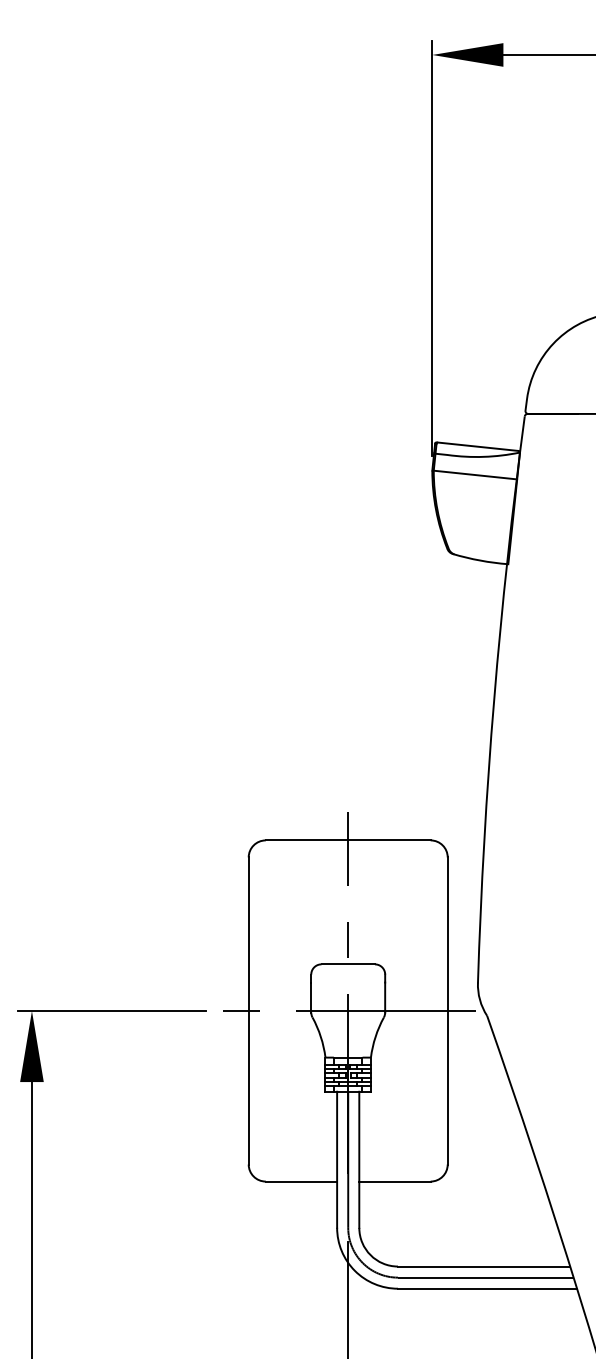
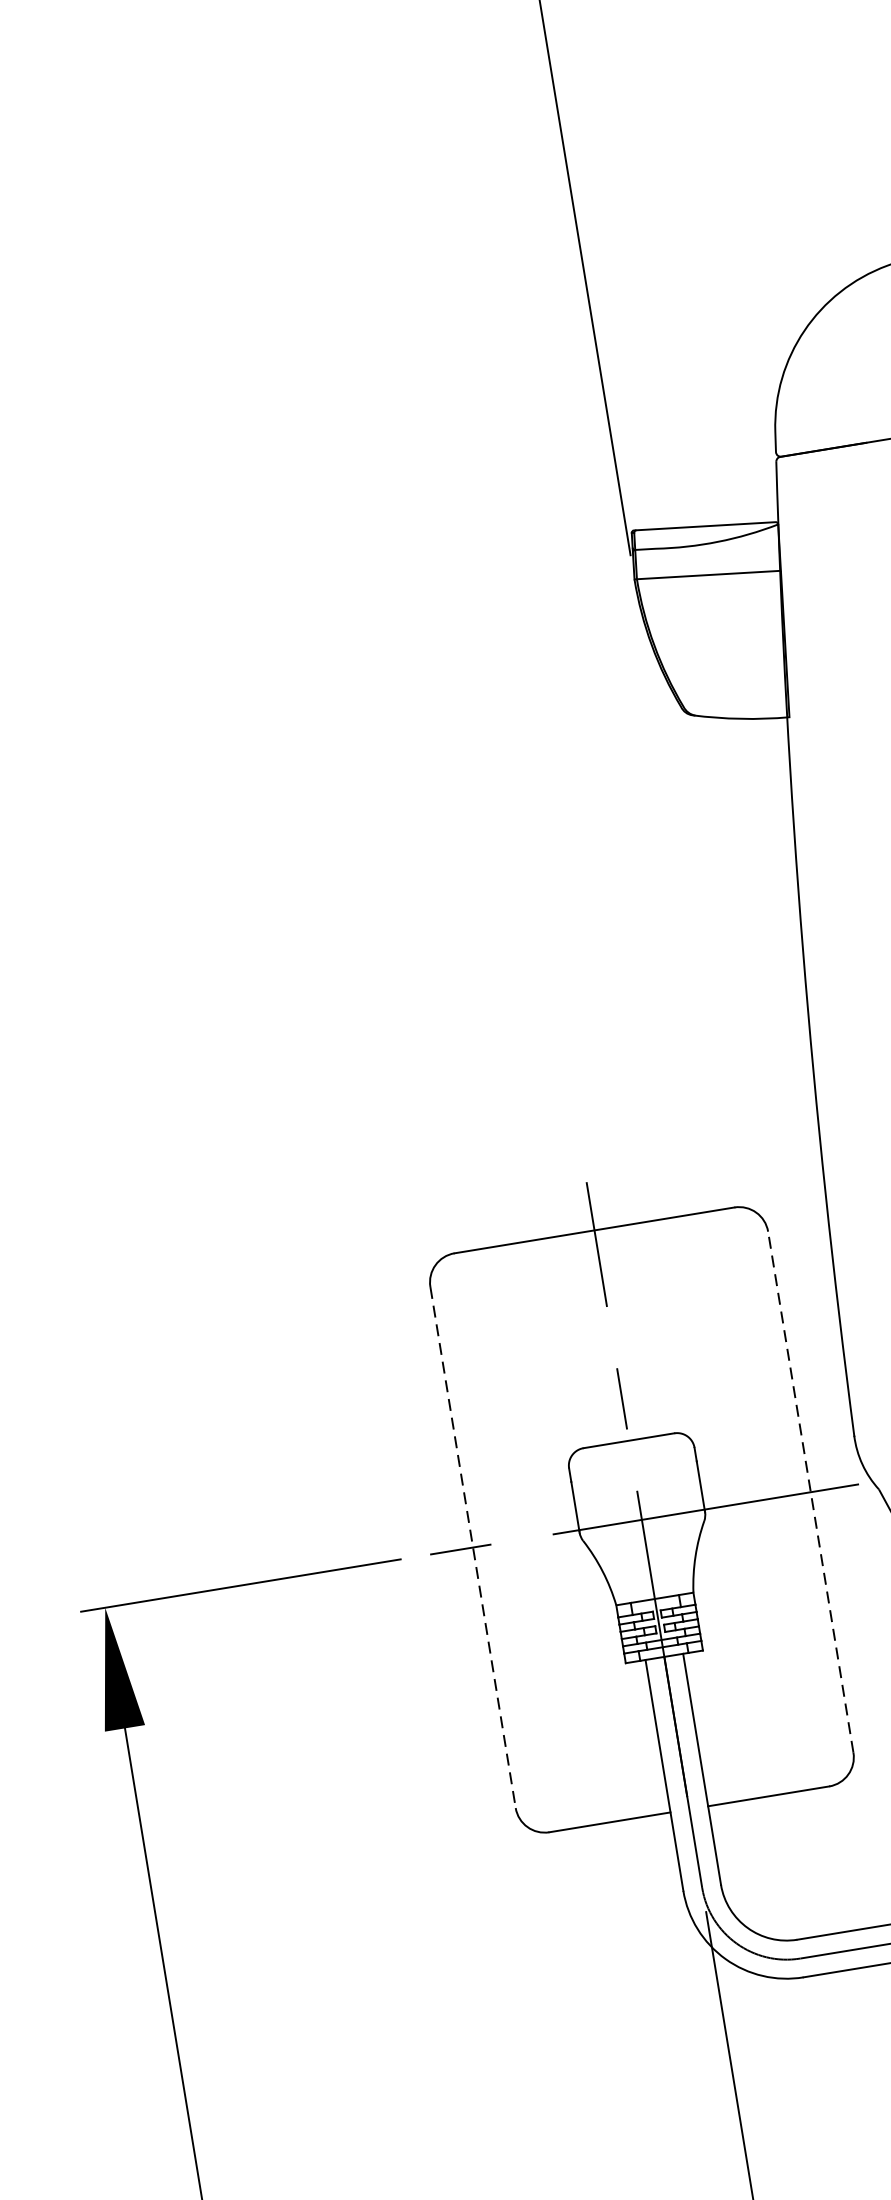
line: (248, 1010) -> (472, 1546), solid -> dashed
line: (447, 1010) -> (810, 1491), solid -> dashed

